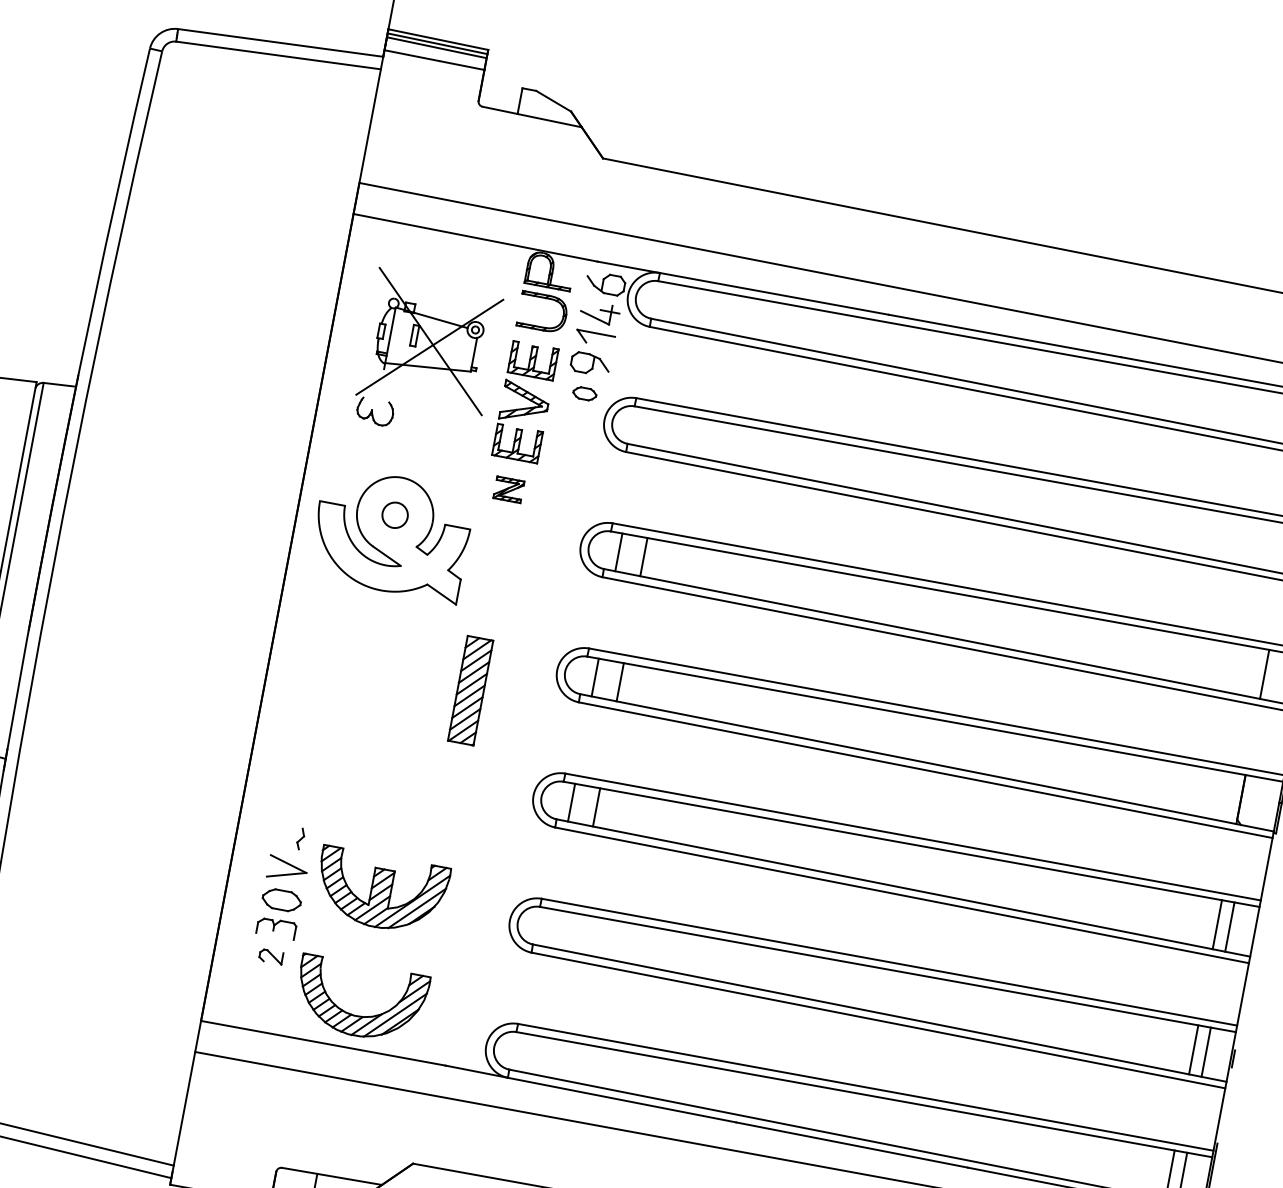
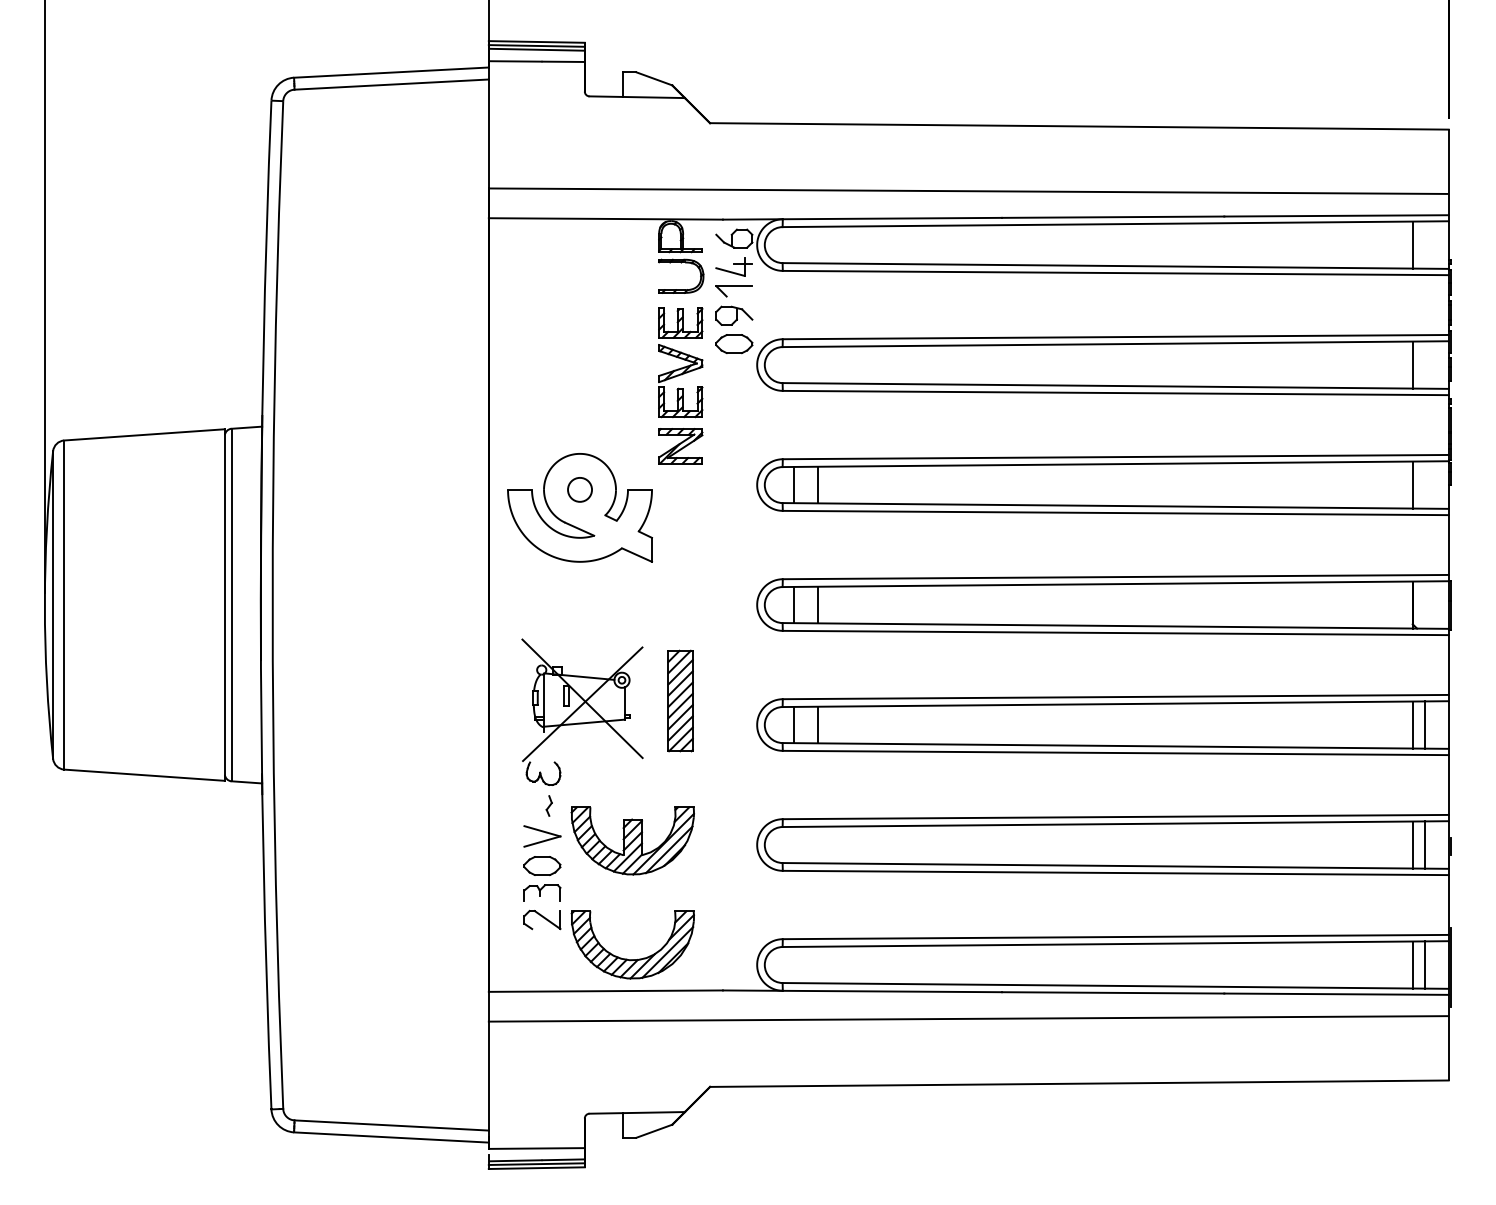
part: (428, 354) -> (582, 711), moved
part: (584, 394) -> (734, 344), size x1.67
part: (508, 489) -> (680, 446), size x1.67
part: (470, 690) -> (680, 700), moved
part: (271, 957) -> (542, 920), size x1.67

